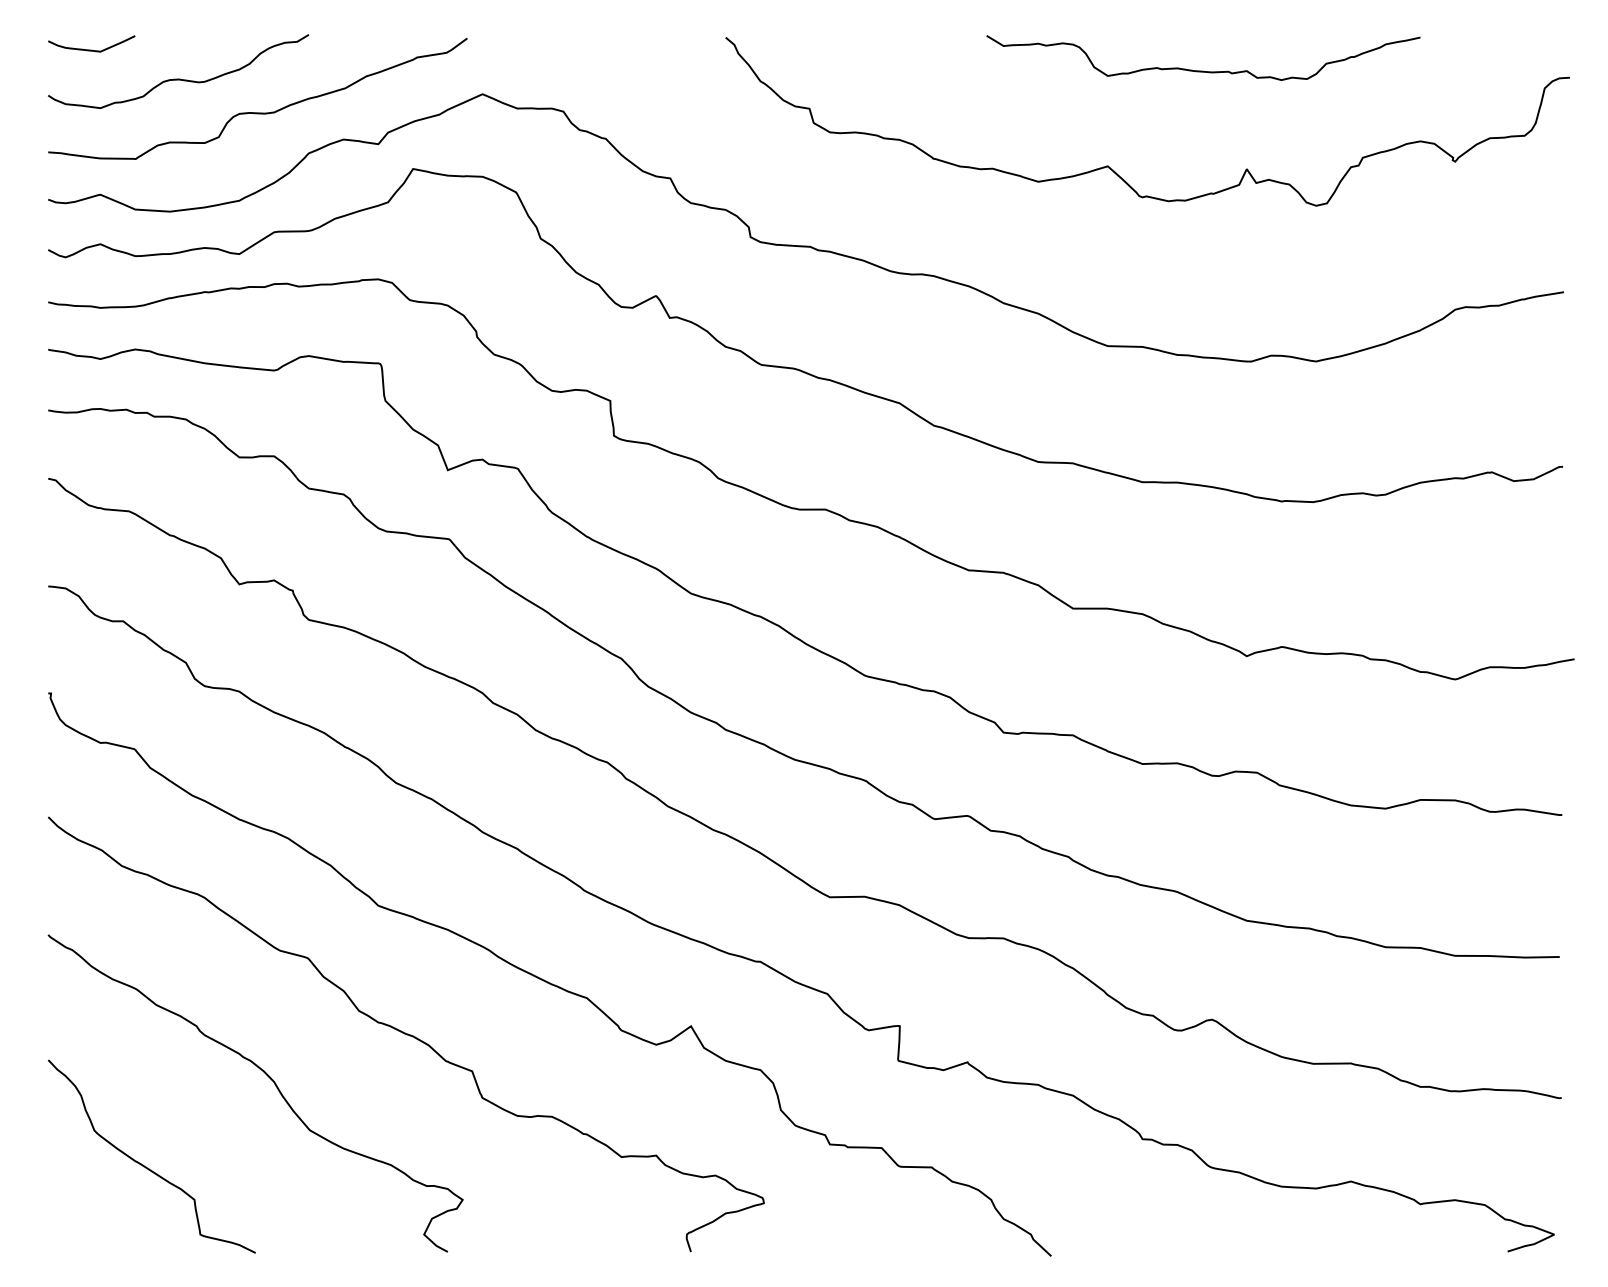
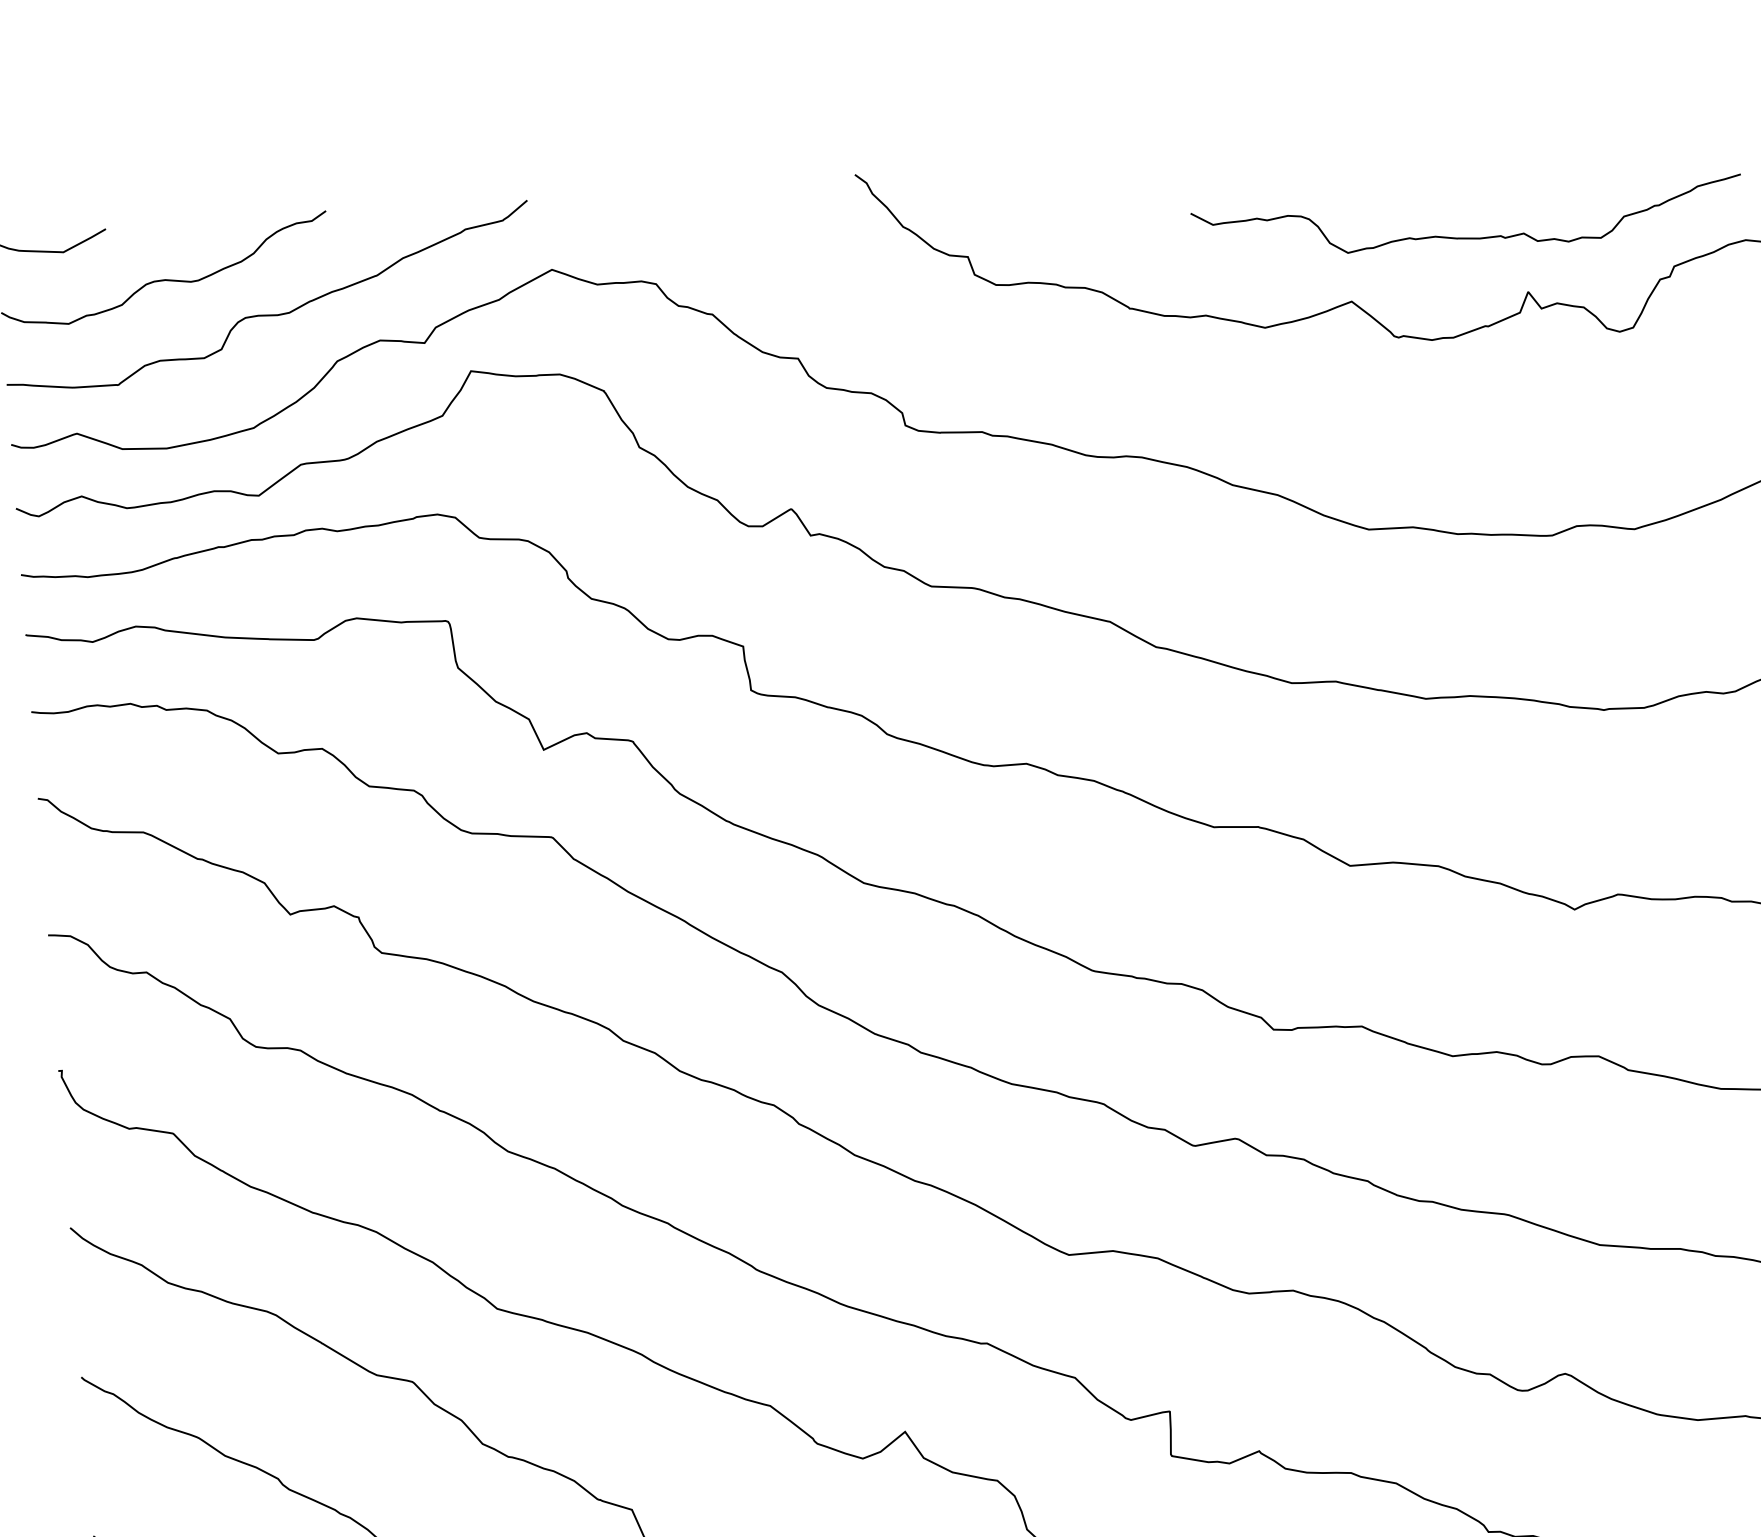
curve: (1203, 70) -> (1468, 236), moved

